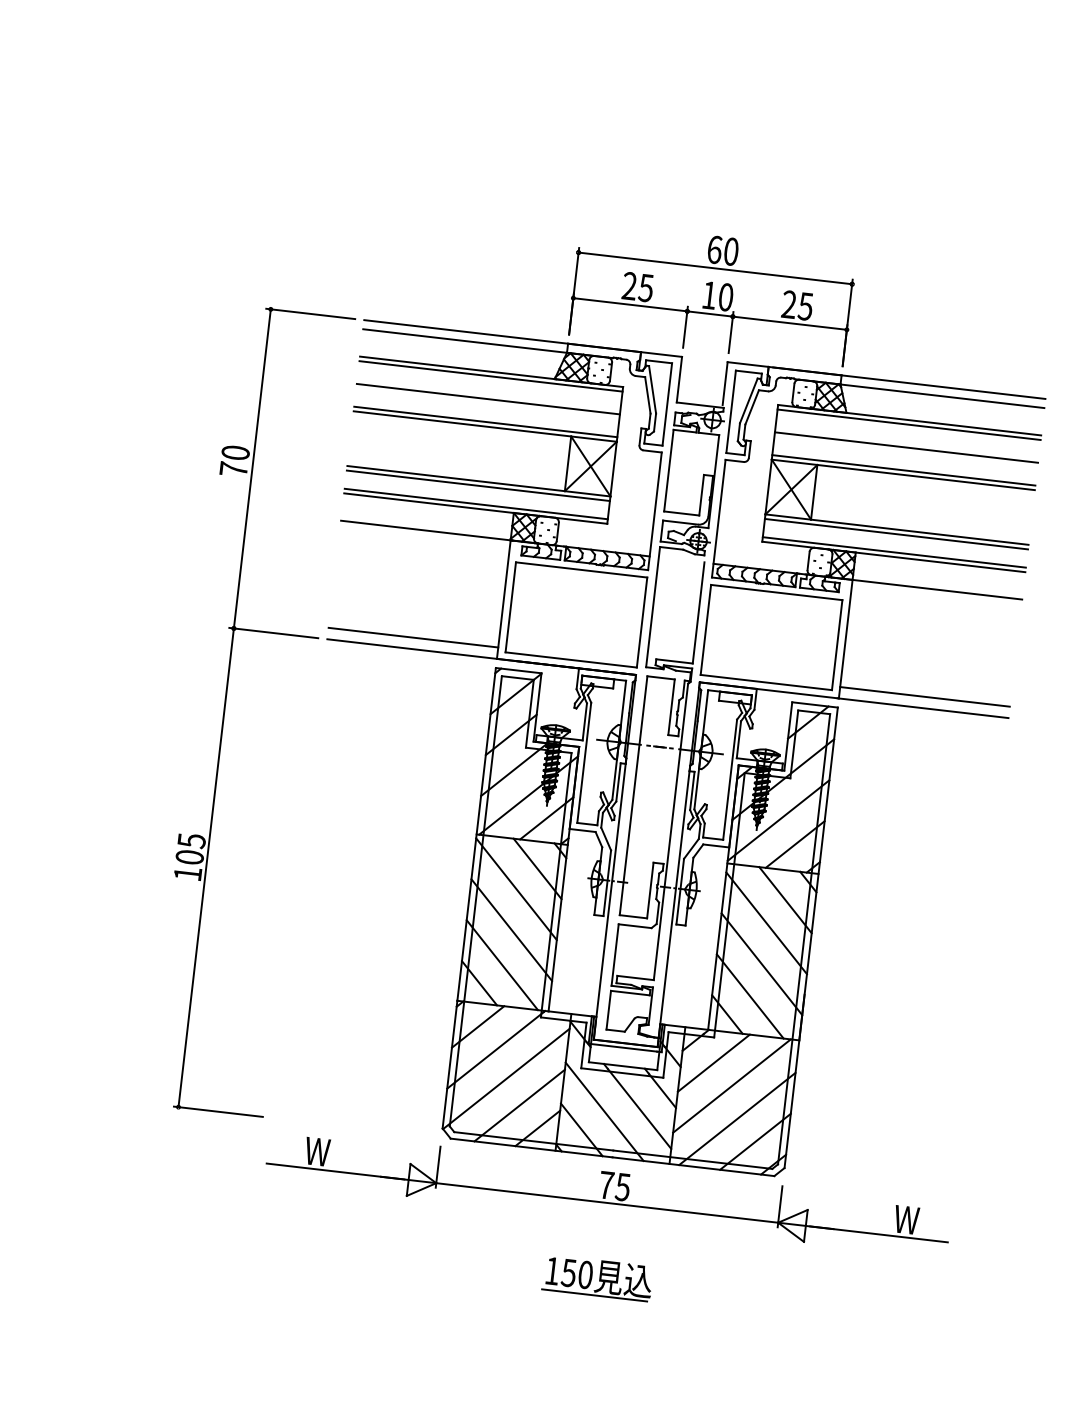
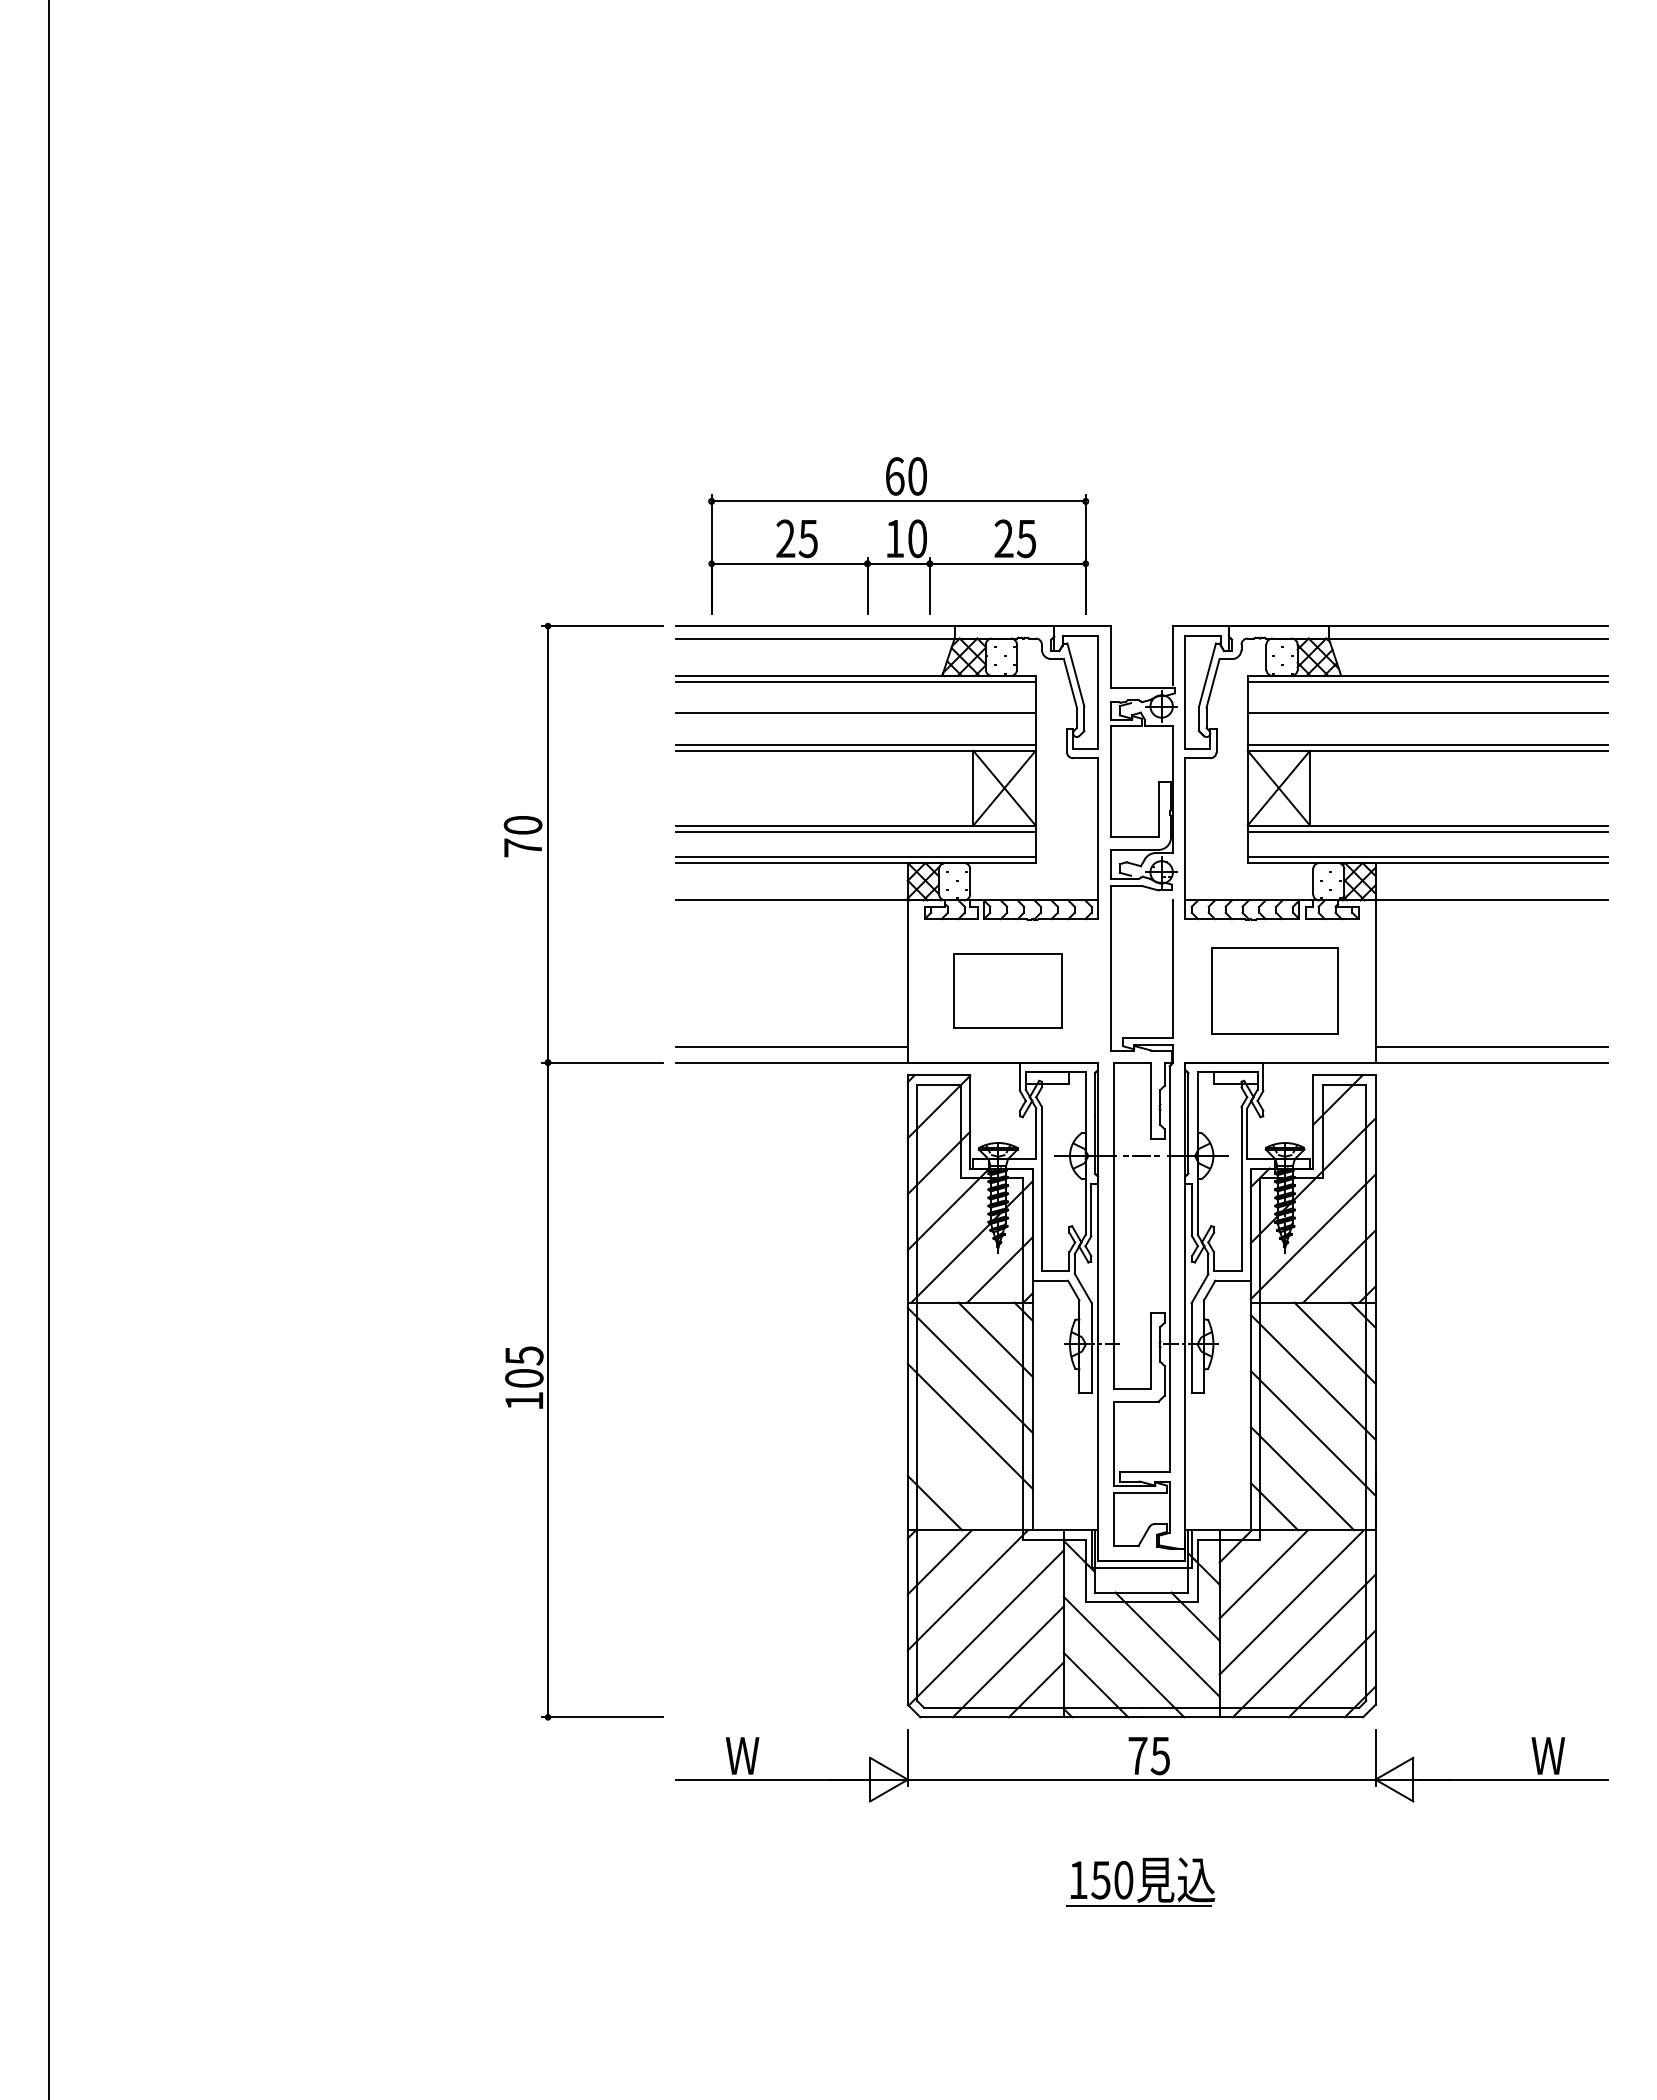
part: (712, 293) -> (898, 535), moved
part: (575, 614) -> (1007, 990), size x0.6
part: (771, 637) -> (1274, 990), size x0.7
line: (502, 964) -> (962, 1474), removed

